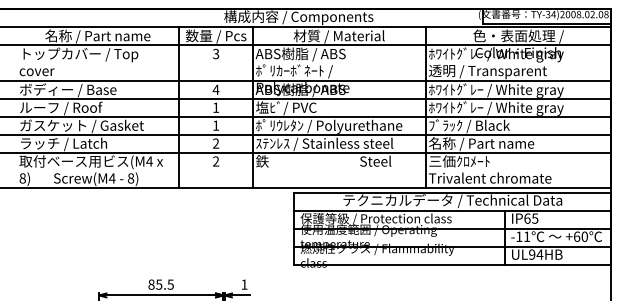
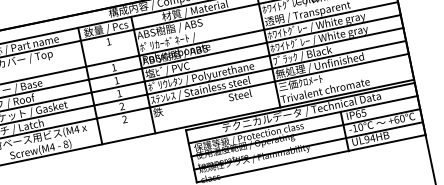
text: (216, 53) -> (108, 41), 3 -> 1
text: (215, 89) -> (113, 67), 4 -> 1
text: (489, 144) -> (319, 66), 名称 / Part name -> 無処理 / Unfinished
text: (527, 236) -> (360, 127), -11 -> -10

